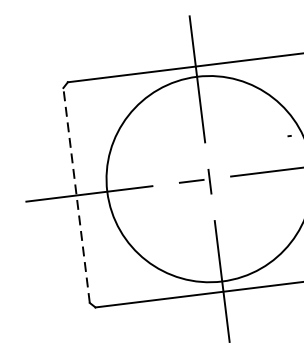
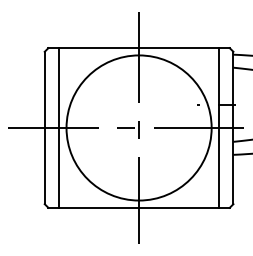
line: (97, 192) -> (59, 127), added
line: (76, 194) -> (44, 127), dashed -> solid

